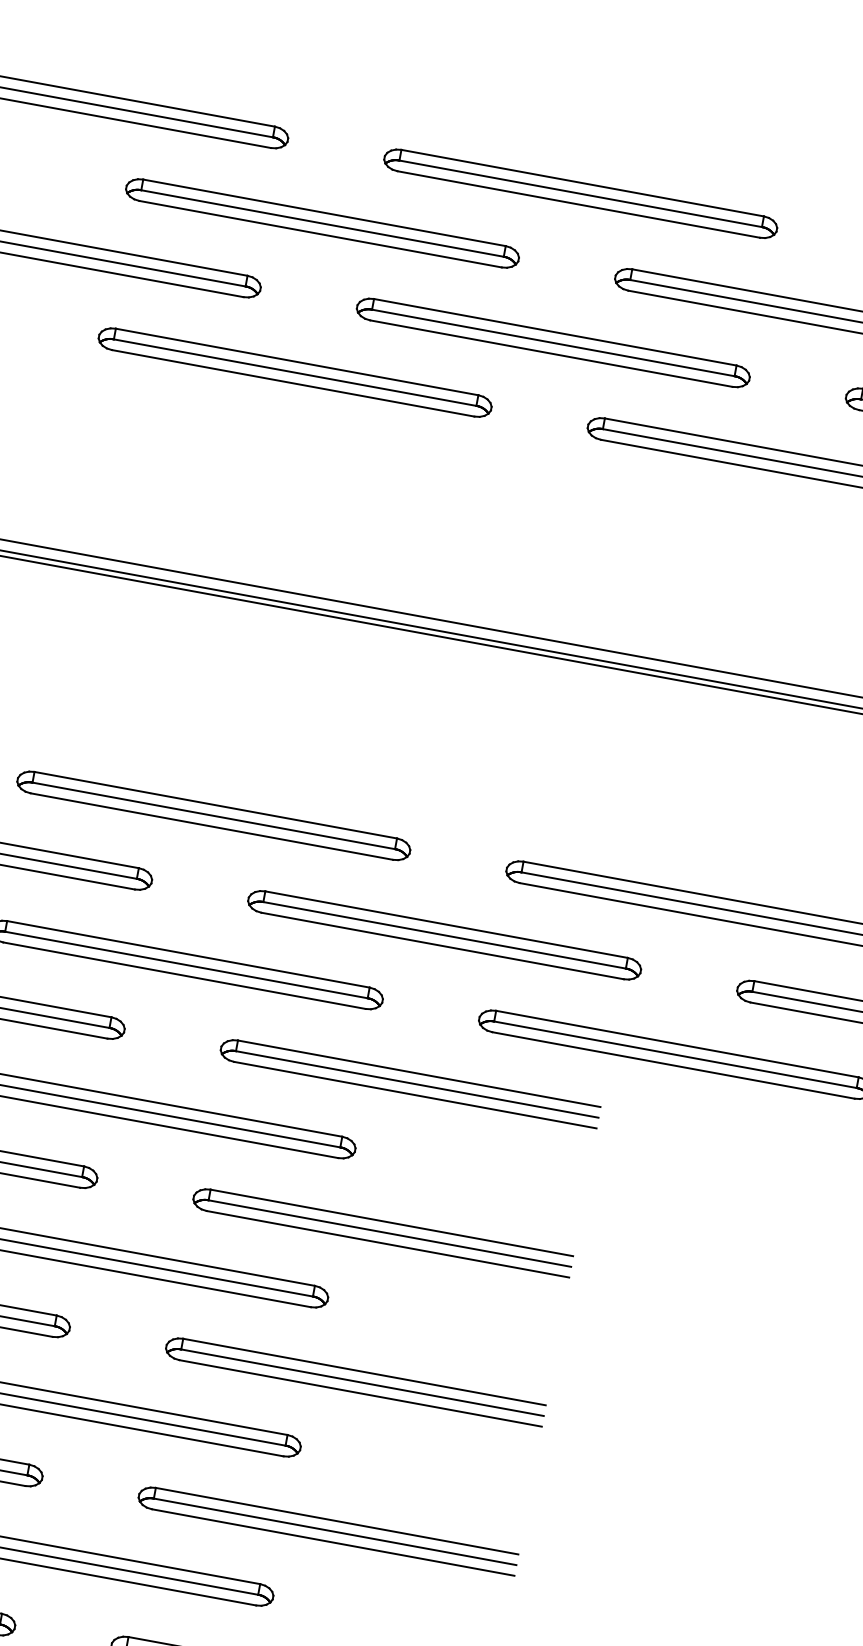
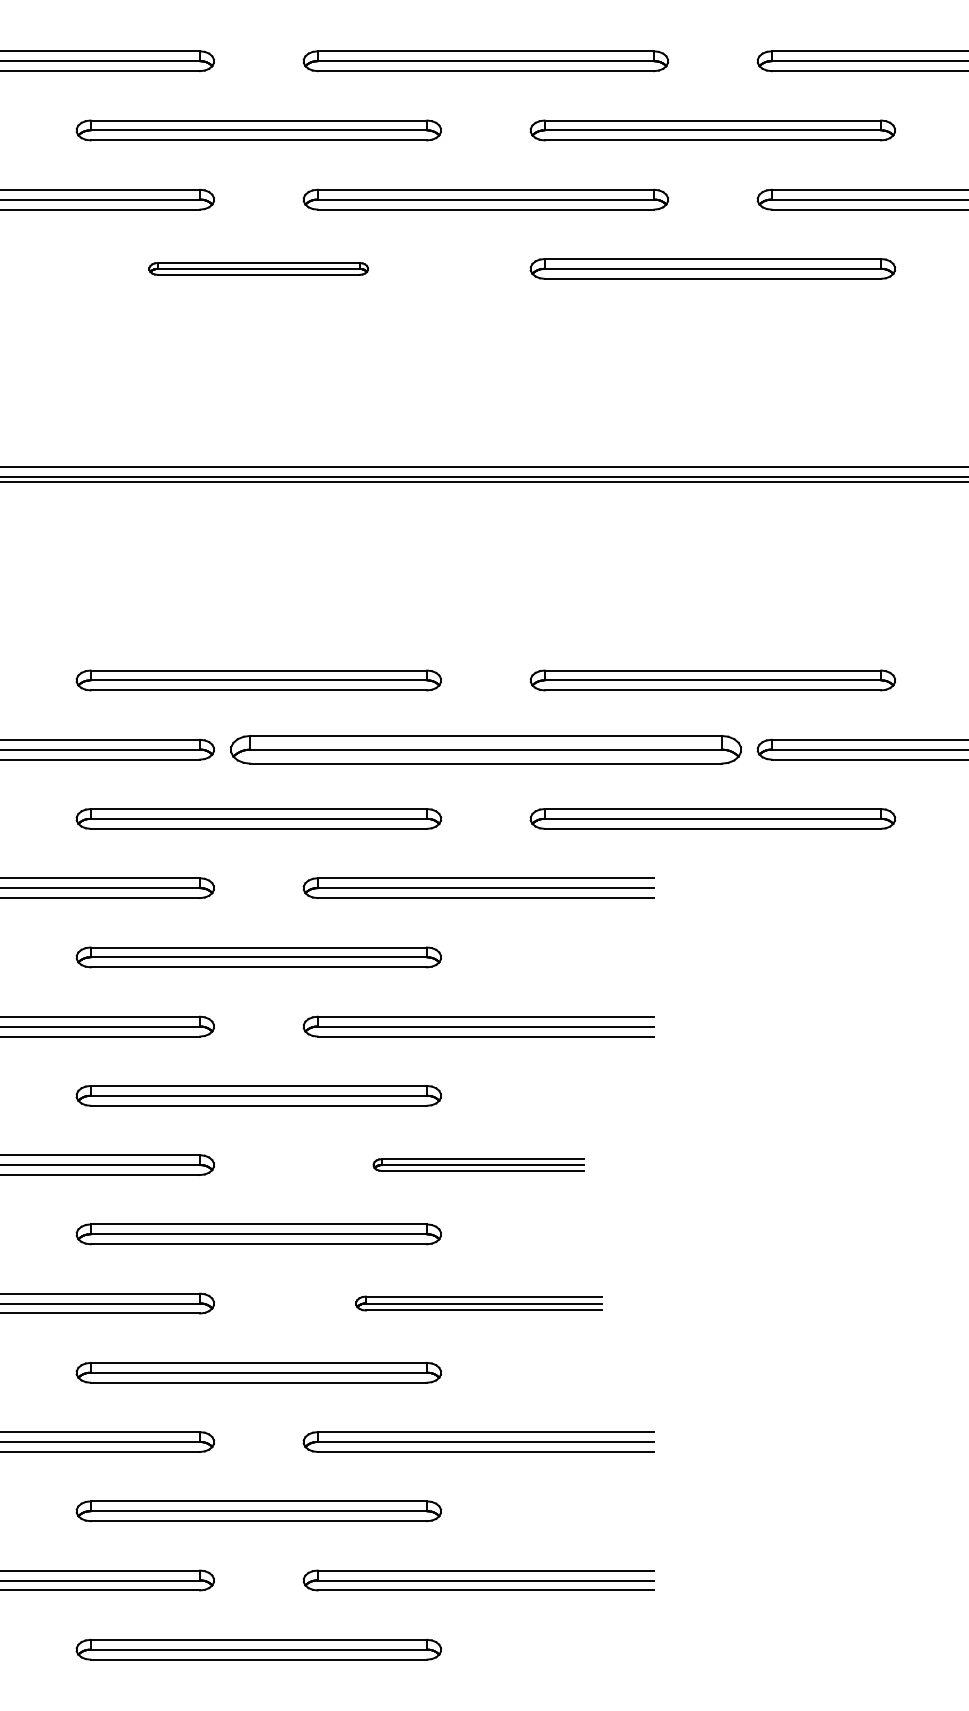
part: (294, 372) -> (258, 268), size x0.6
part: (444, 935) -> (485, 749), size x1.4
part: (354, 1380) -> (478, 1164), size x0.6
part: (327, 1530) -> (478, 1303), size x0.7

